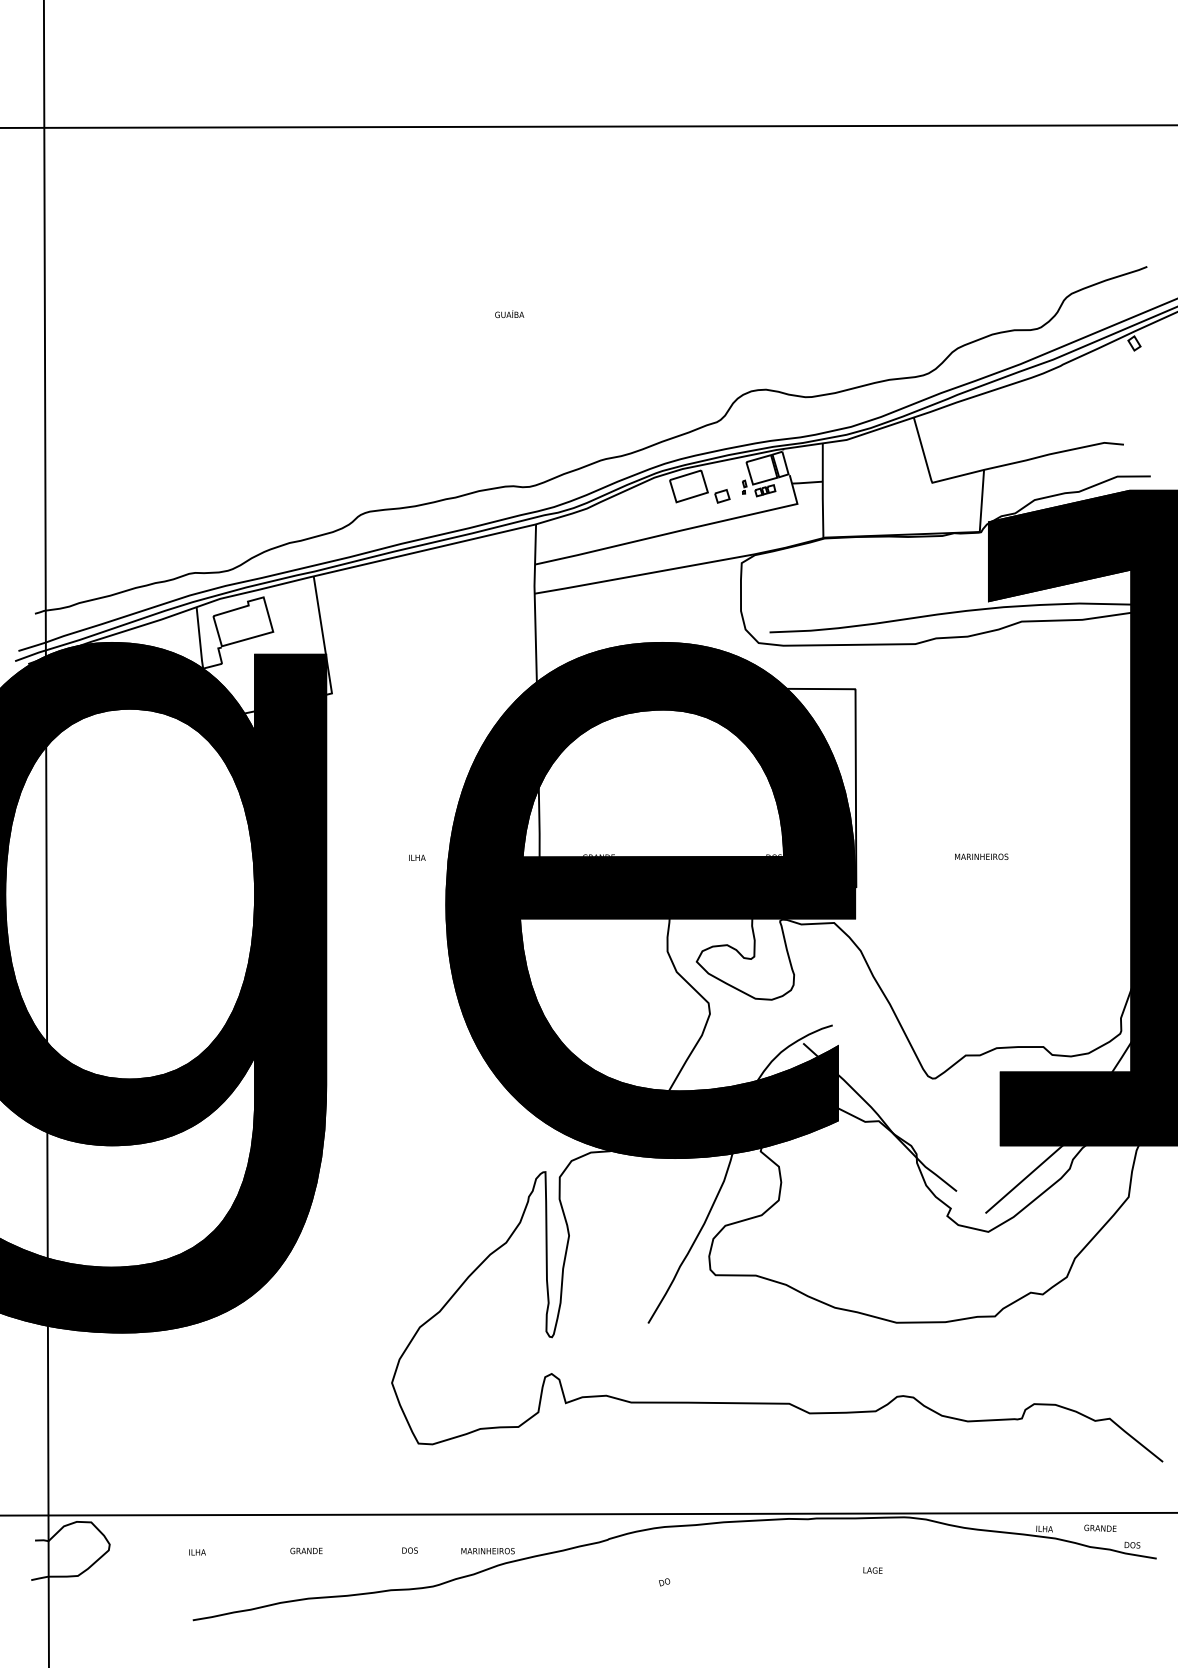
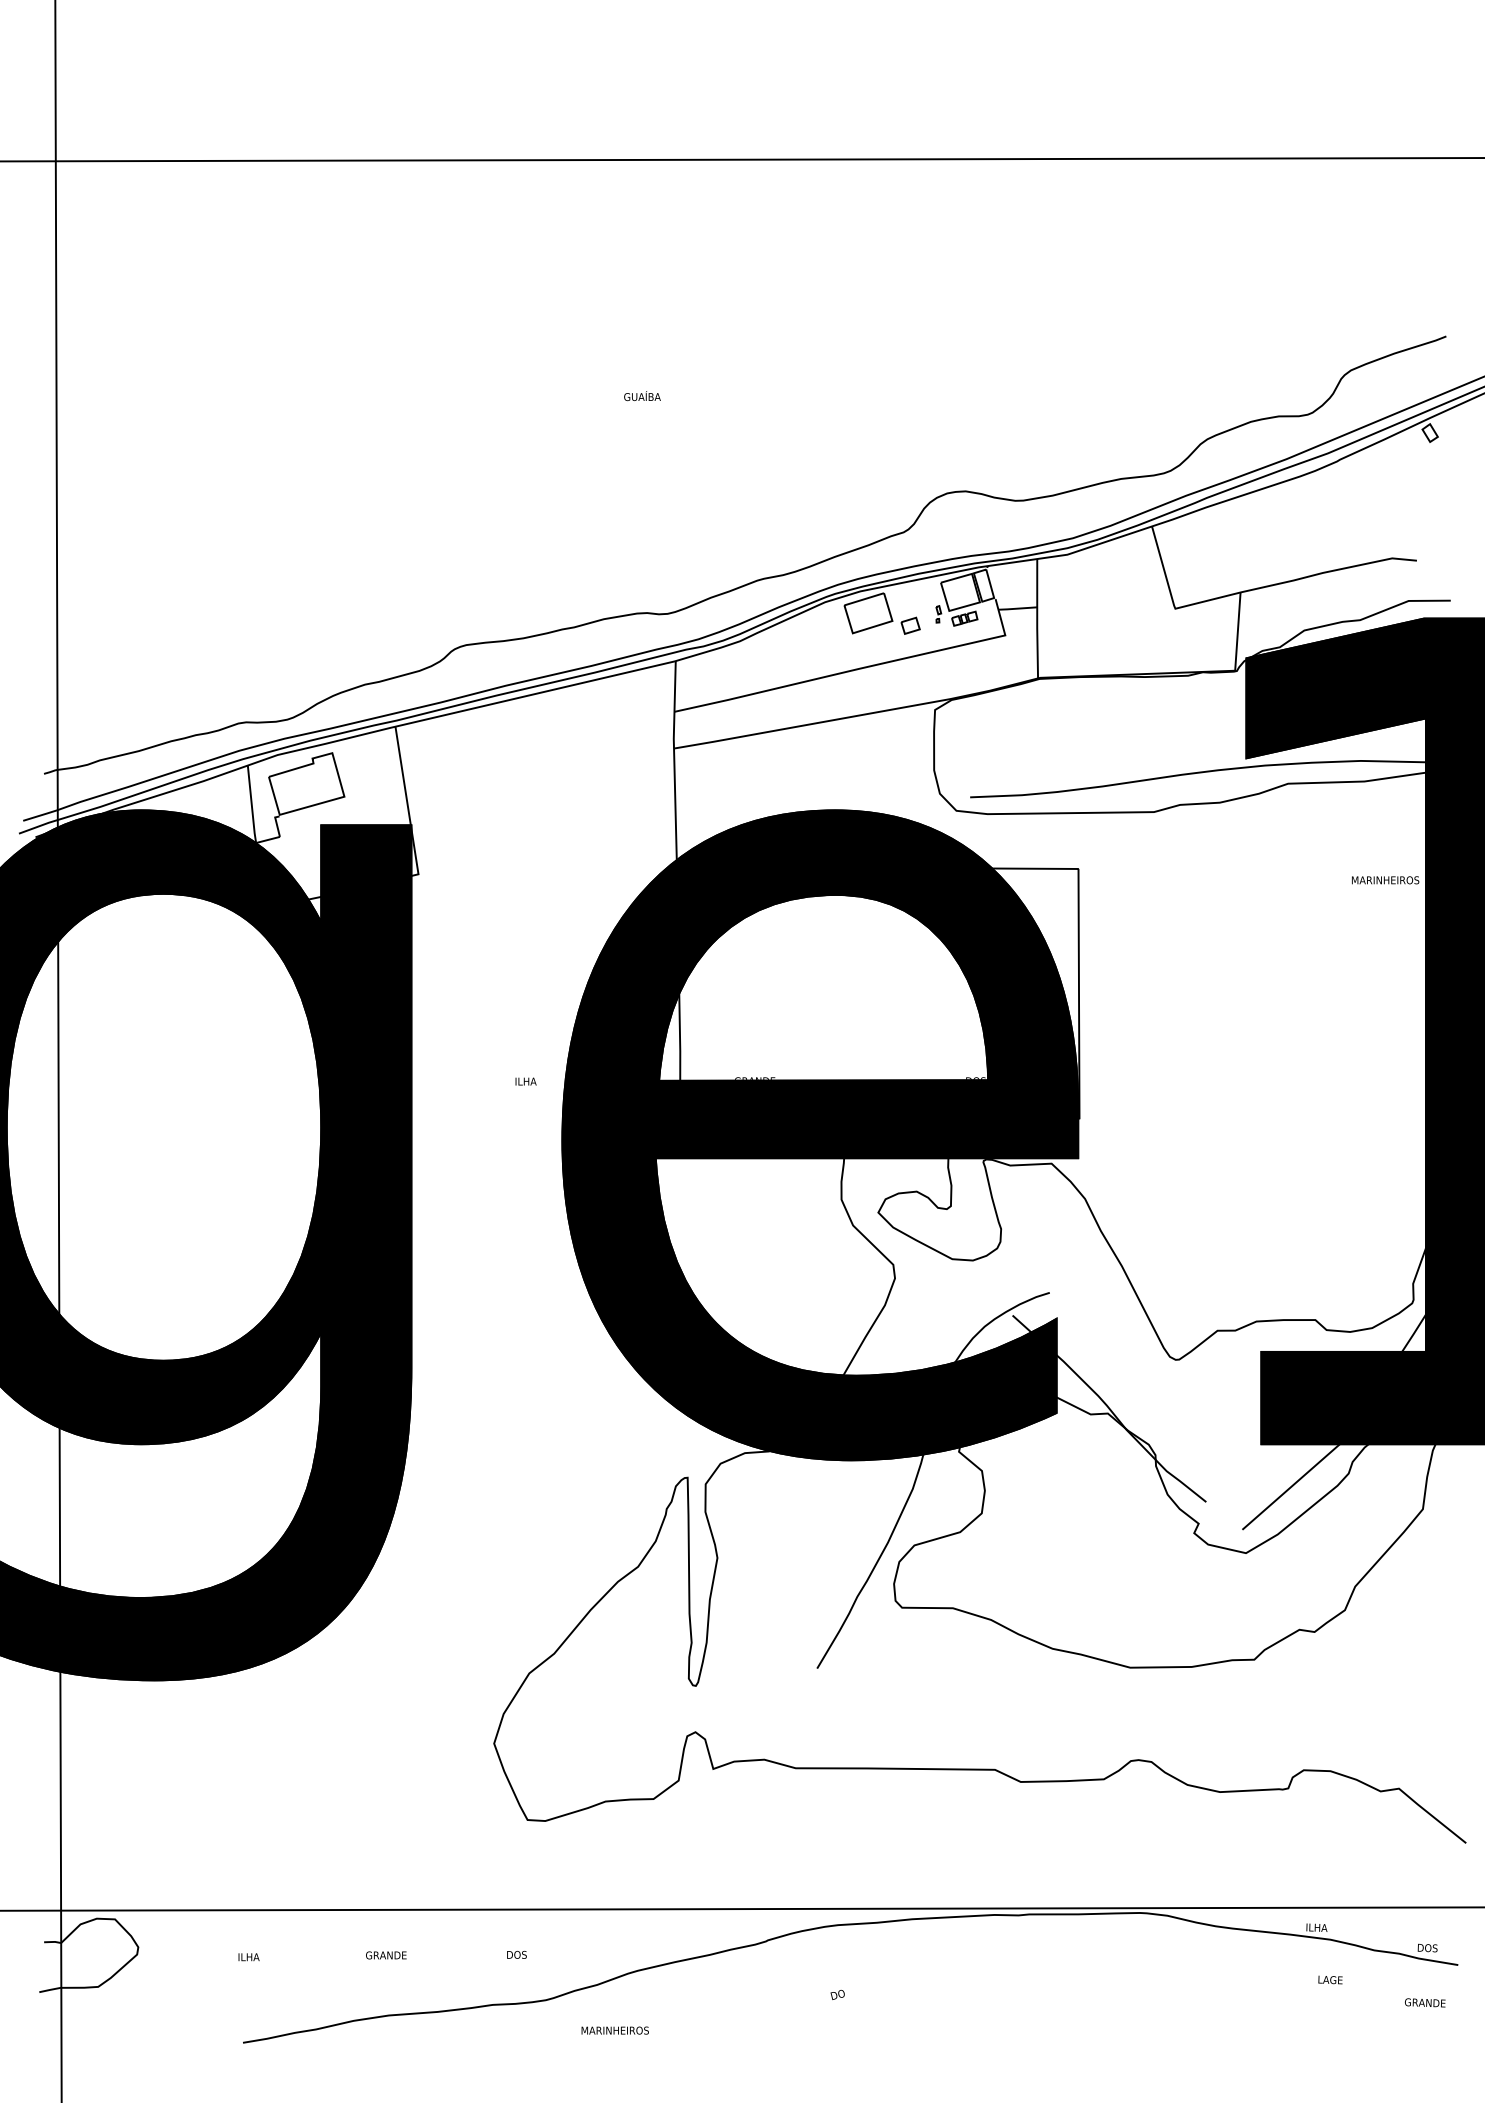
text: (981, 857) -> (1385, 880), moved
text: (1100, 1528) -> (1425, 2002), moved
text: (487, 1551) -> (614, 2030), moved
text: (872, 1570) -> (1330, 1979), moved

